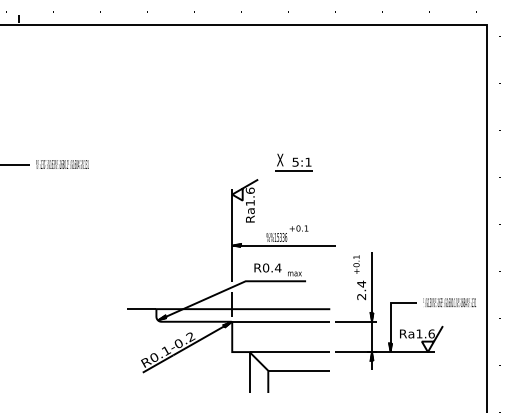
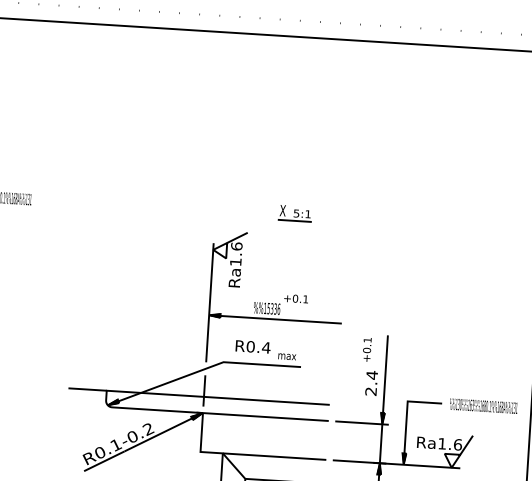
part: (293, 162) -> (294, 213), size x0.7

